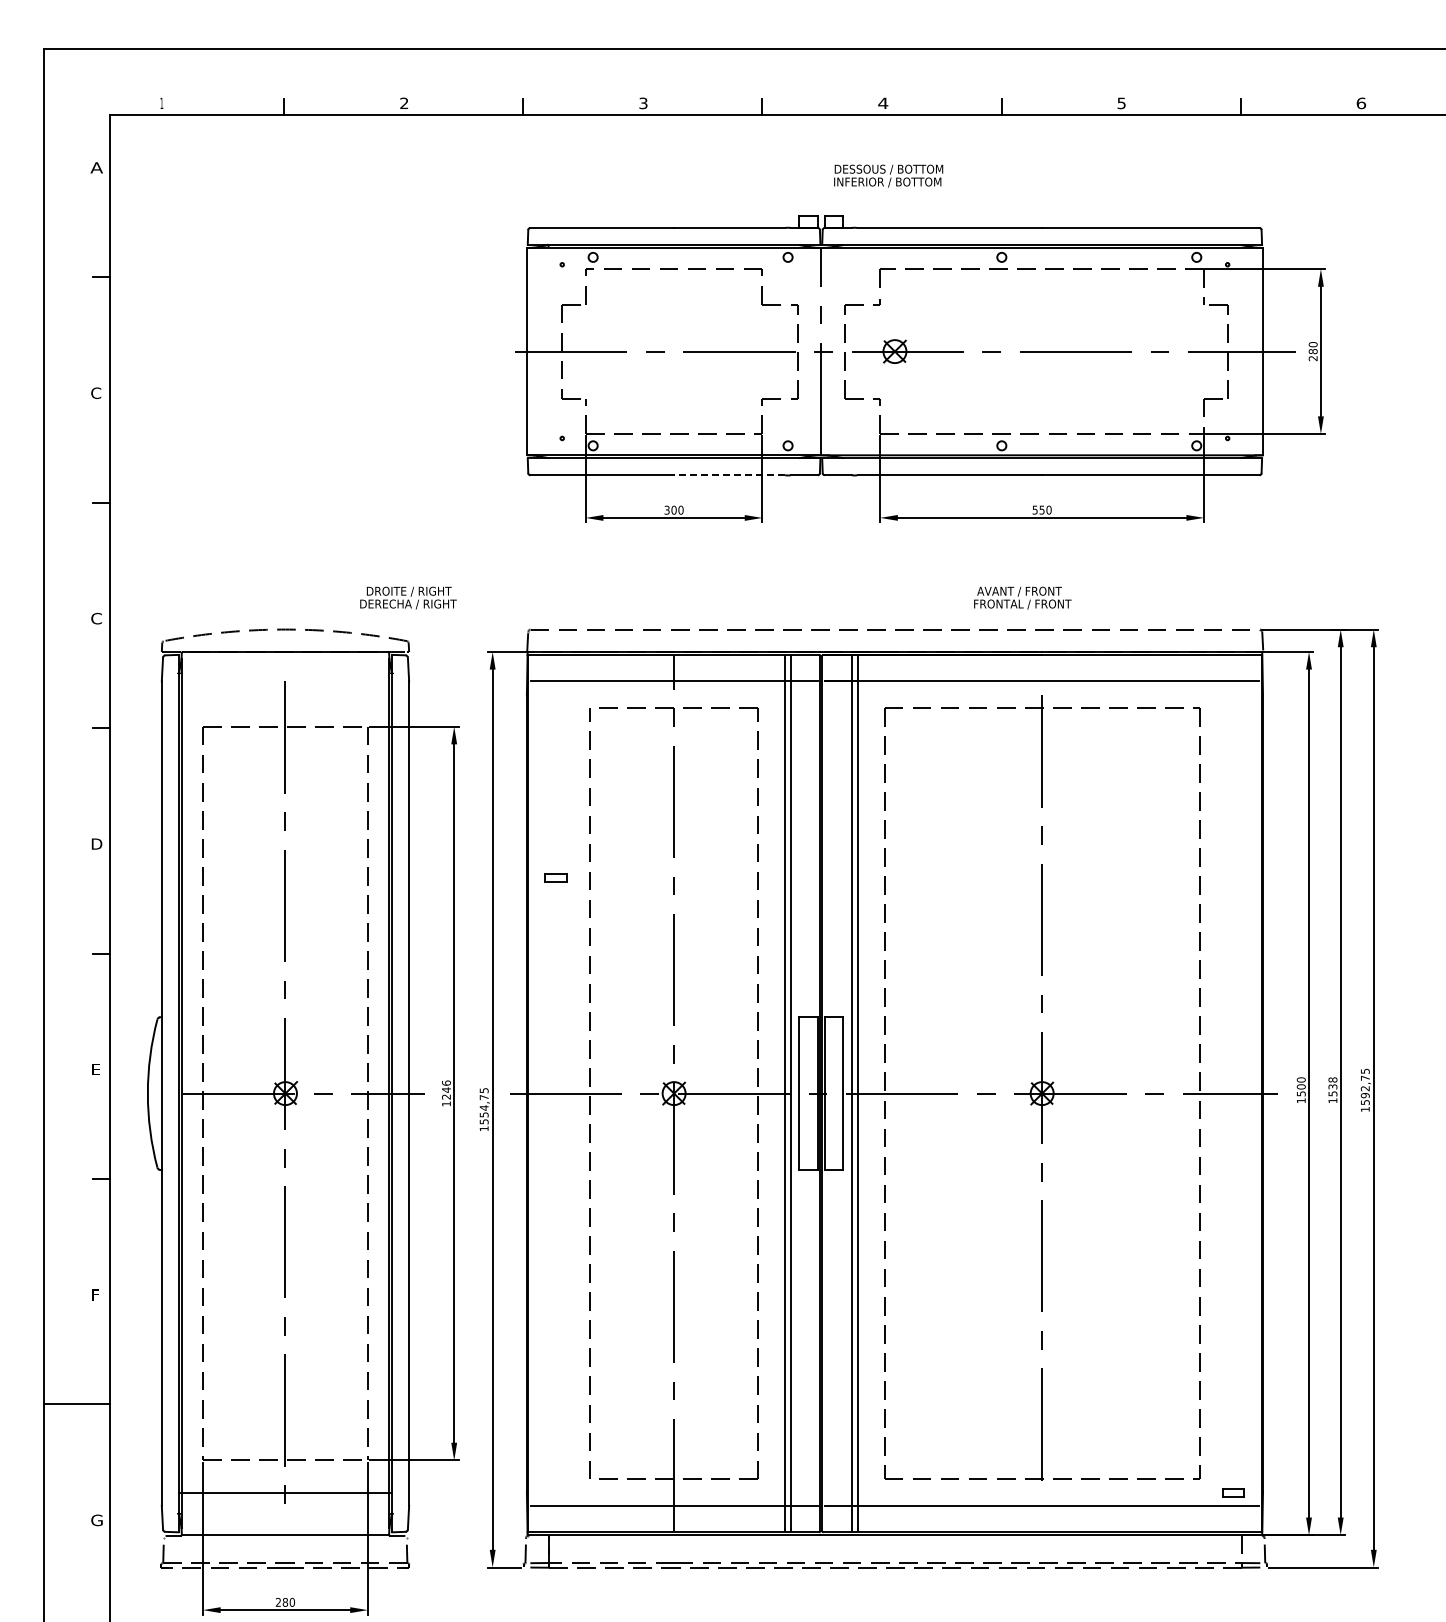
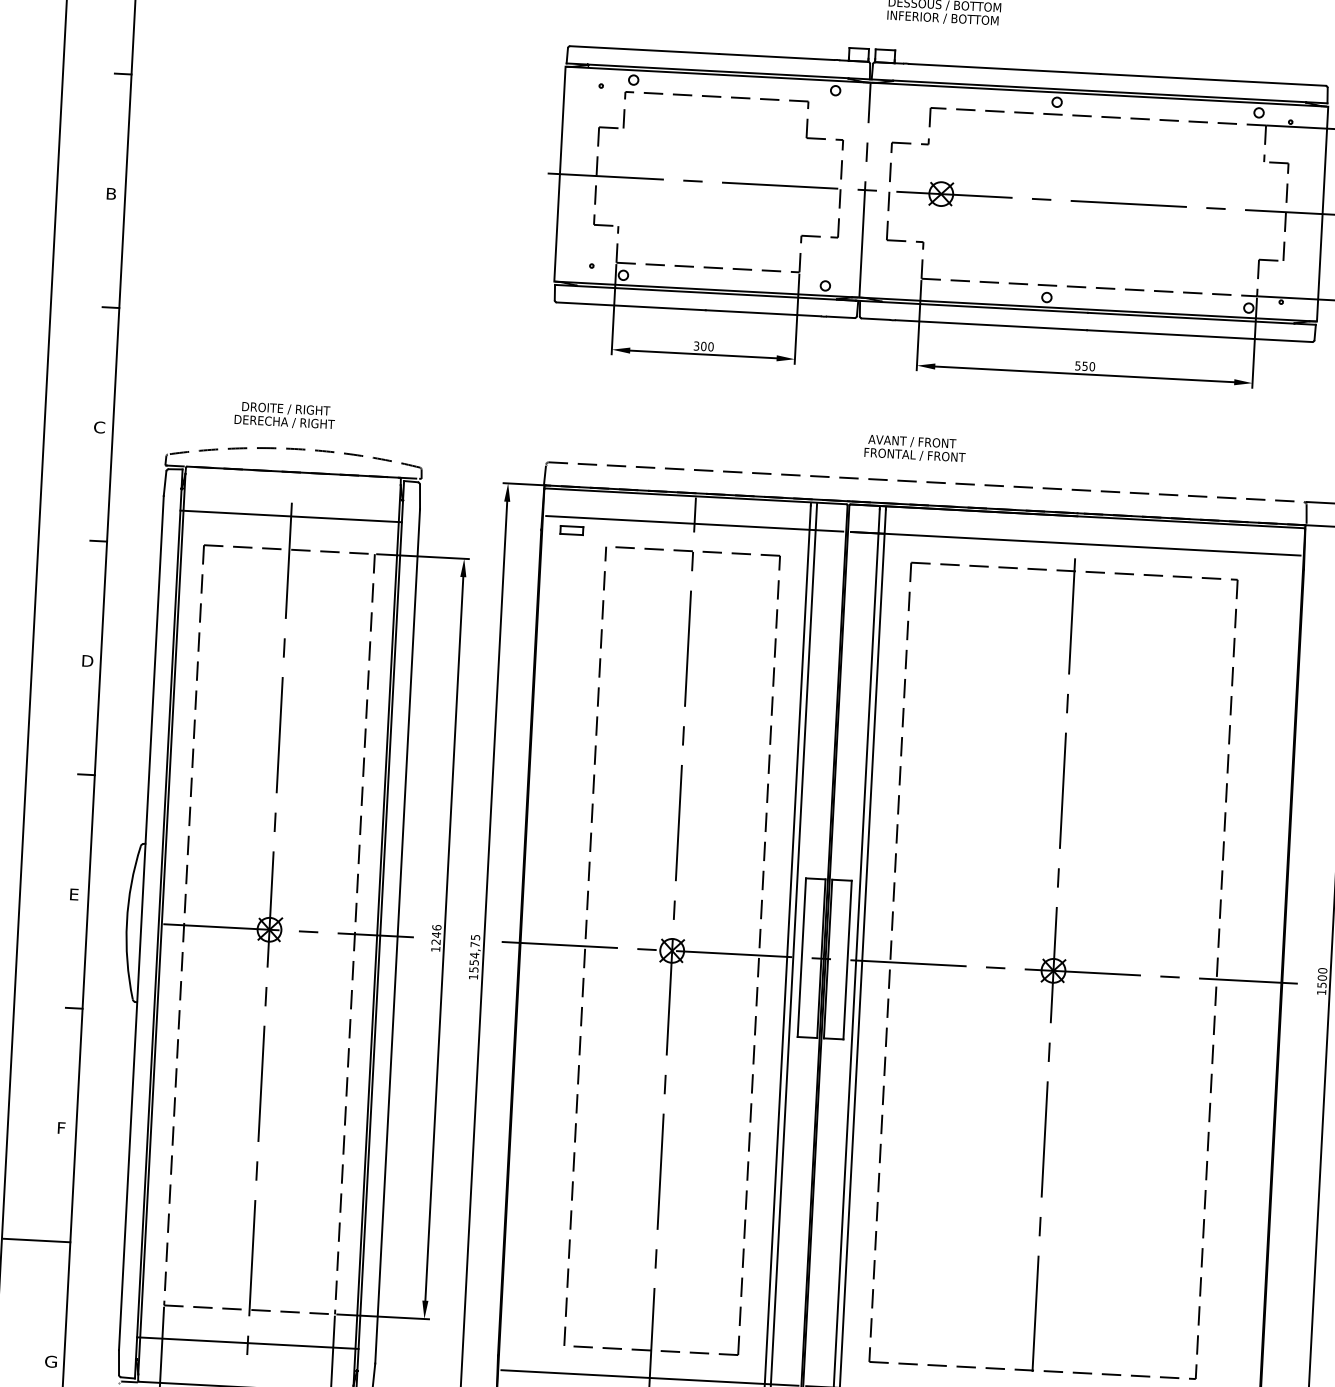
text: (96, 393) -> (111, 194), C -> B
line: (729, 475) -> (763, 313), dashed -> solid
text: (408, 597) -> (285, 415), moved
text: (1022, 597) -> (915, 448), moved
line: (285, 694) -> (291, 516), added
part: (555, 877) -> (571, 529), moved

